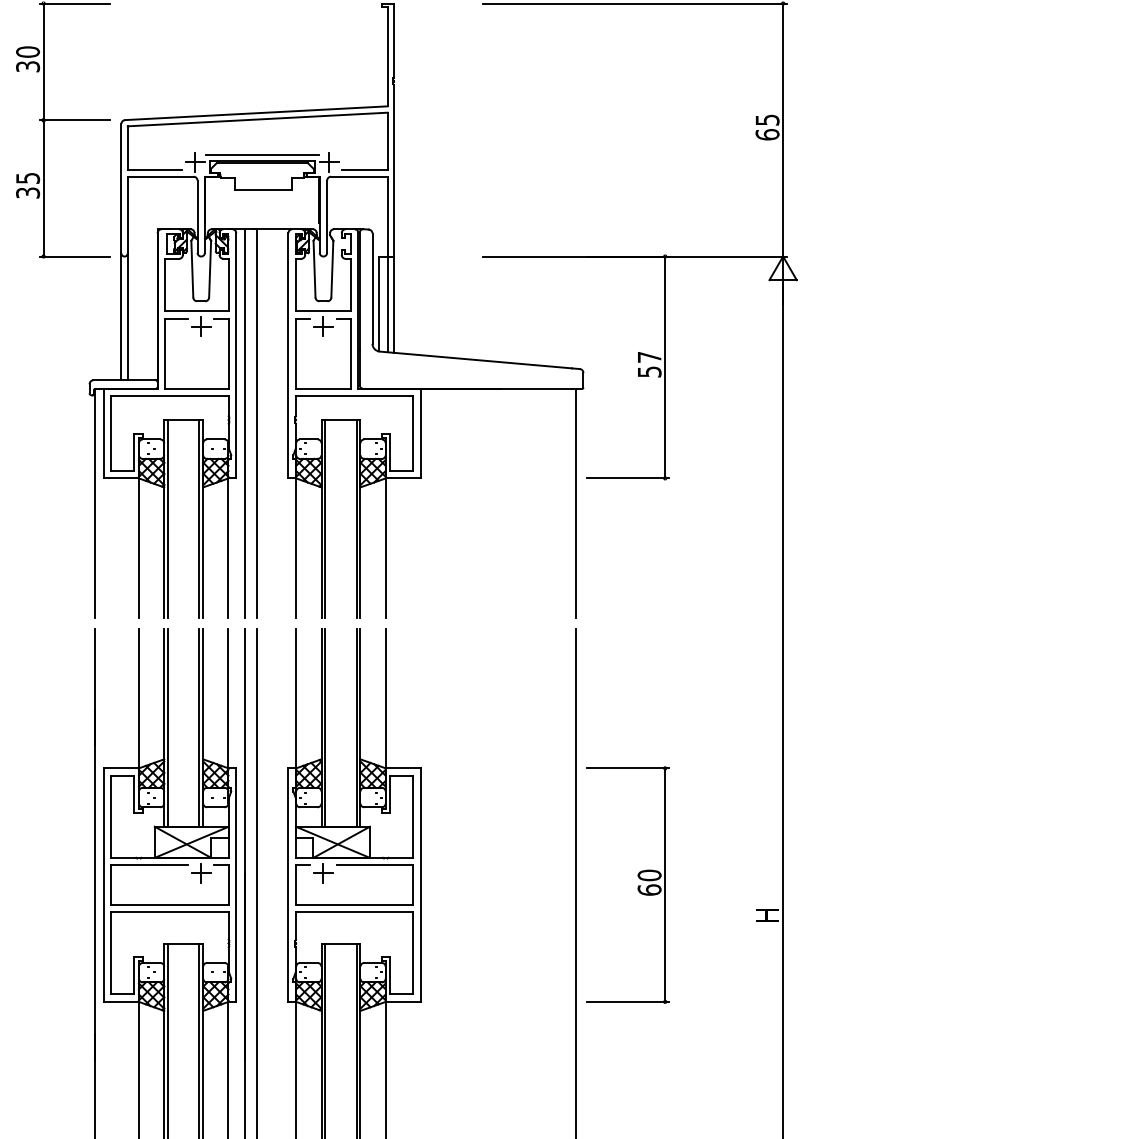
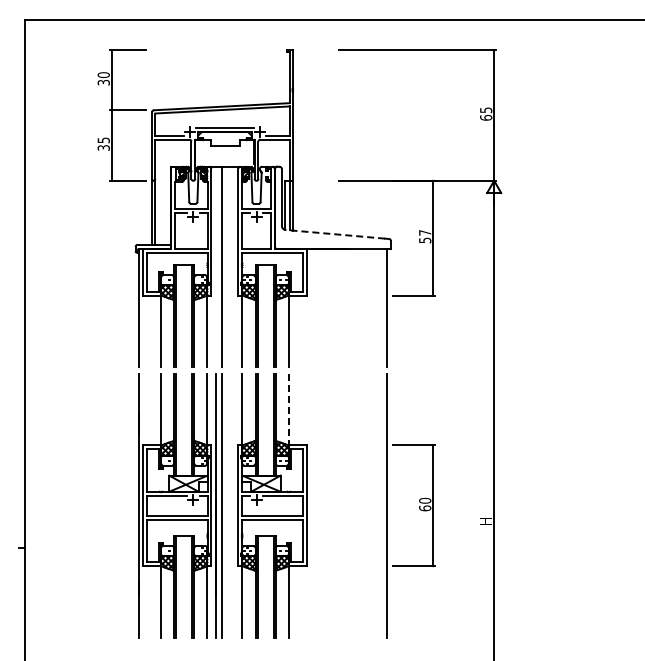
line: (476, 360) -> (335, 234), solid -> dashed
line: (244, 422) -> (215, 266), removed
line: (385, 700) -> (288, 410), solid -> dashed

